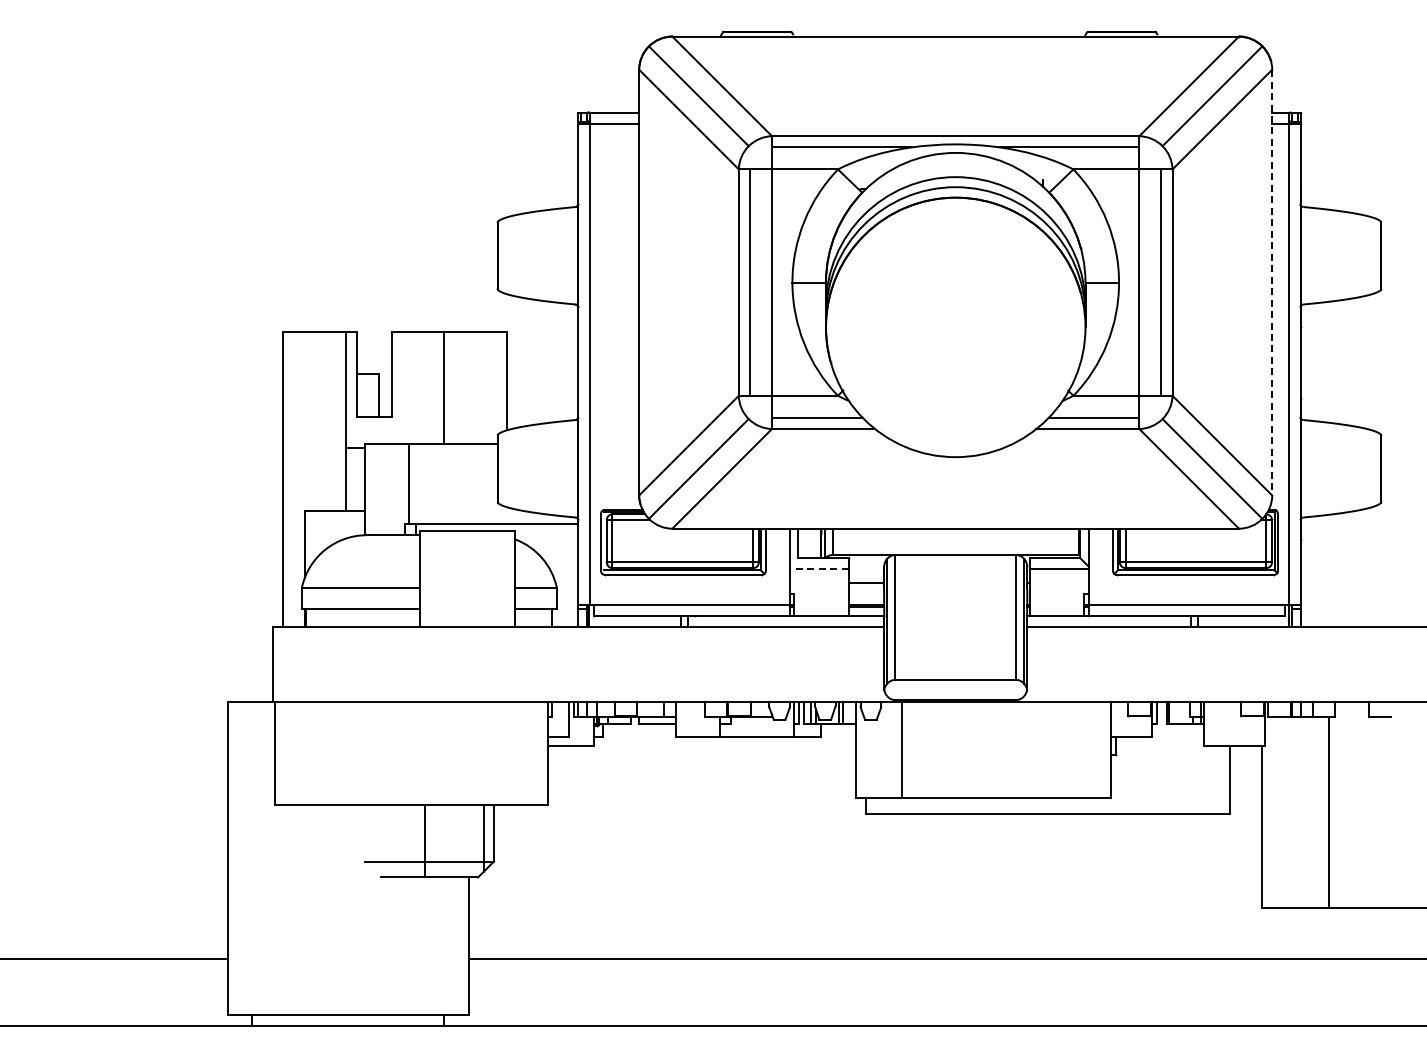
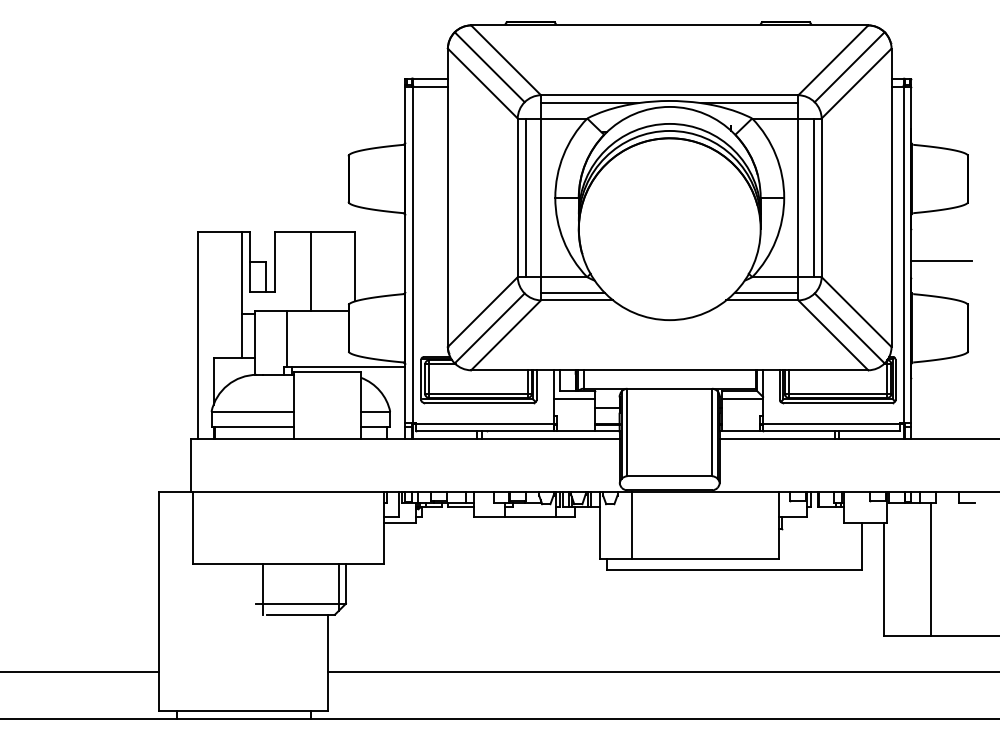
line: (1272, 282) -> (891, 197), dashed -> solid
line: (1343, 372) -> (941, 260), added
line: (818, 569) -> (573, 398), dashed -> solid
line: (424, 840) -> (262, 588), moved

